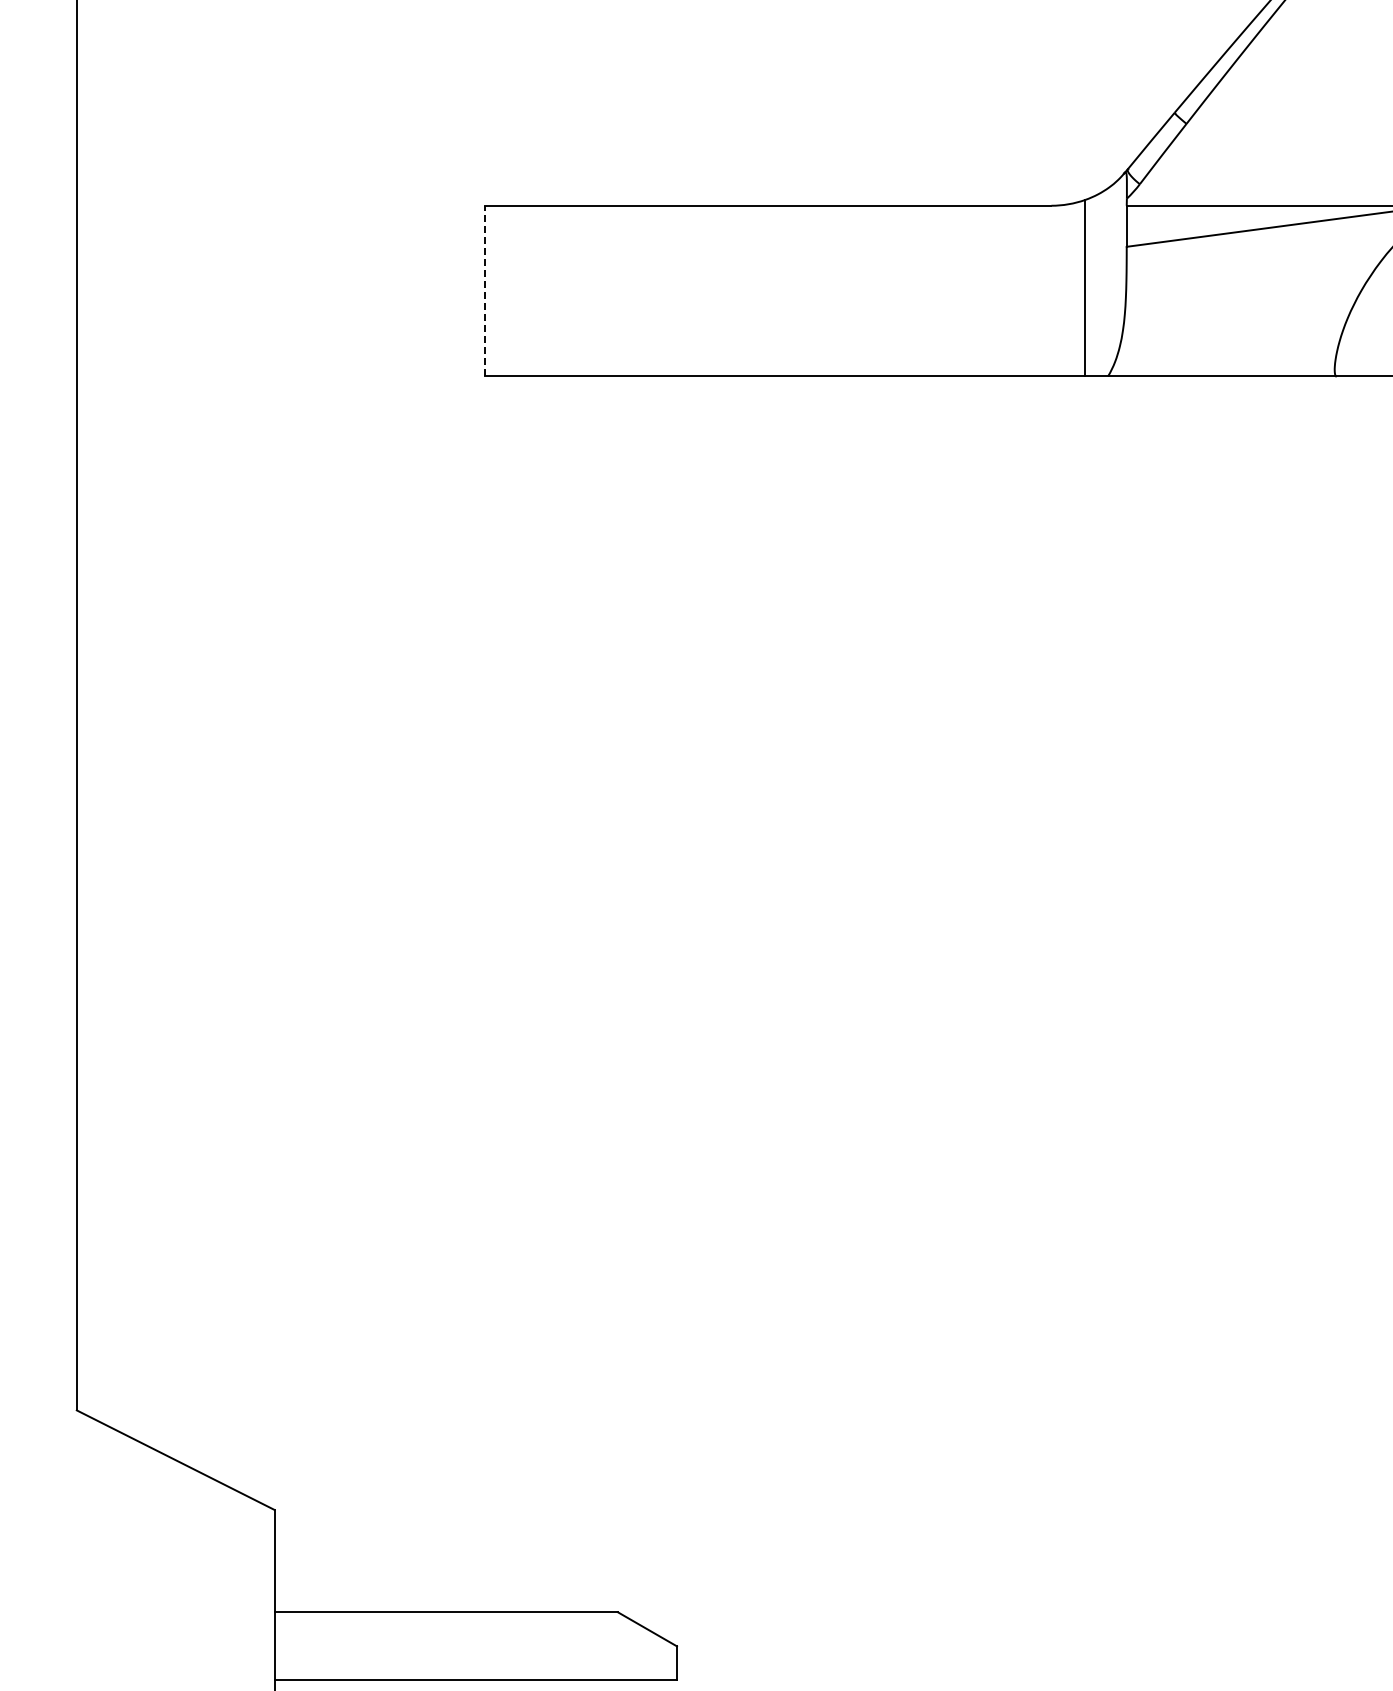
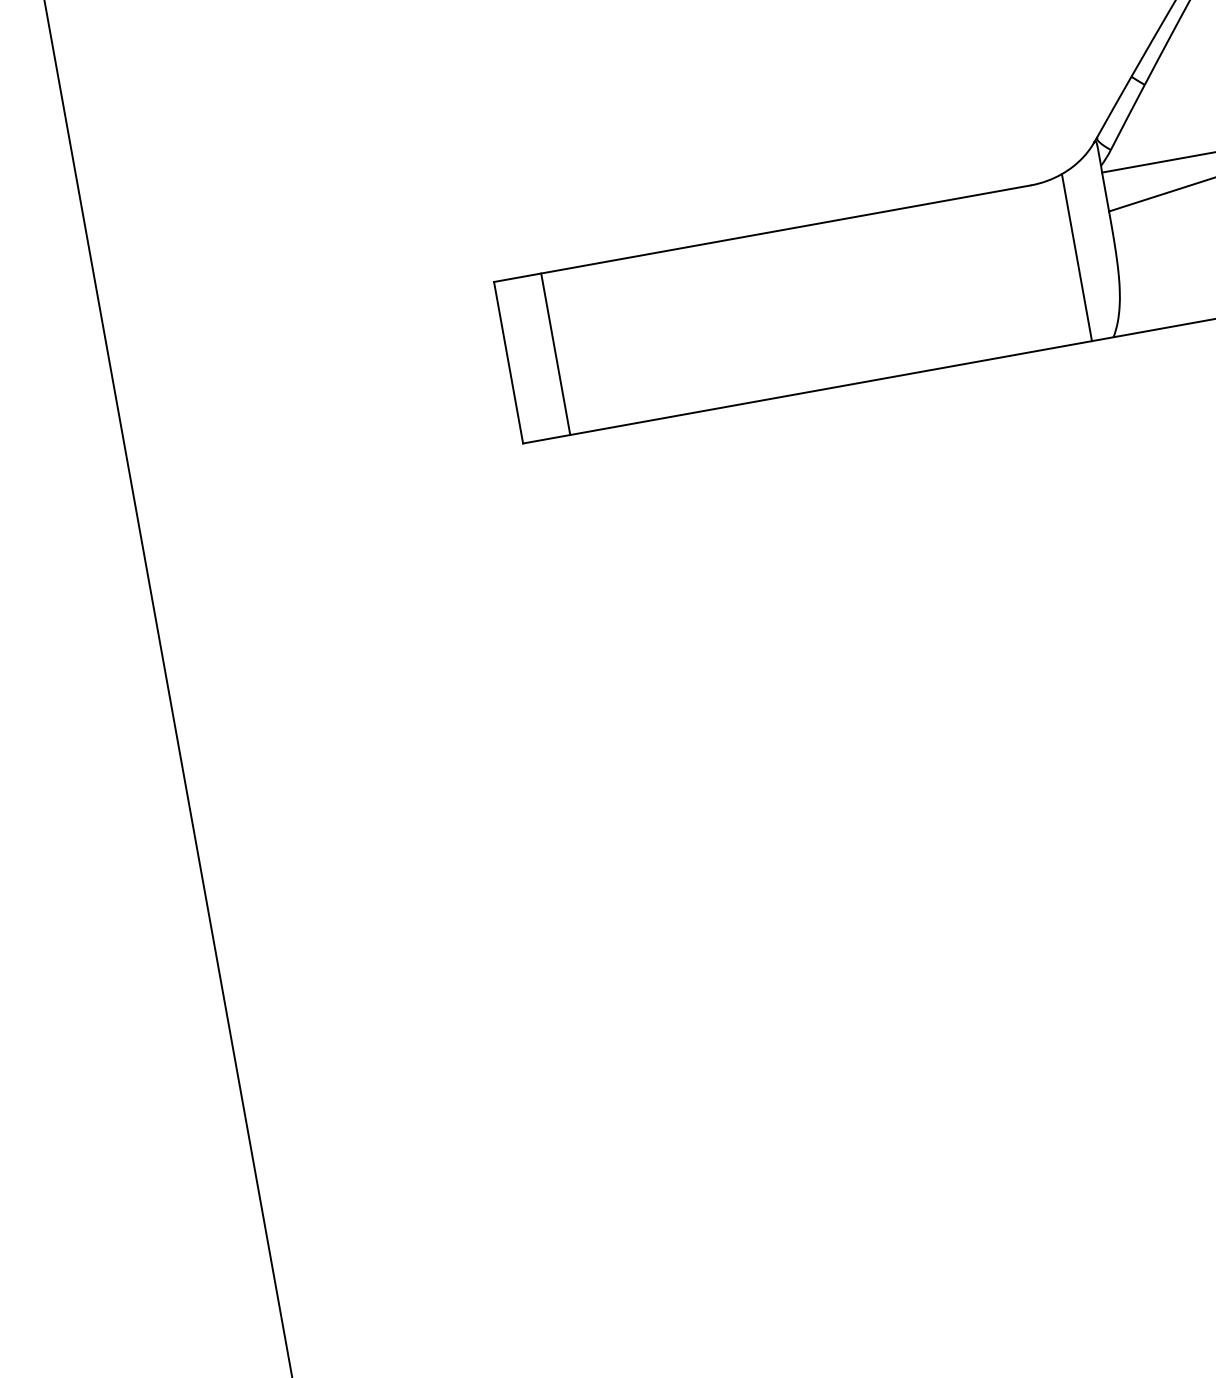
line: (484, 290) -> (508, 362), dashed -> solid
line: (534, 290) -> (555, 353), added

